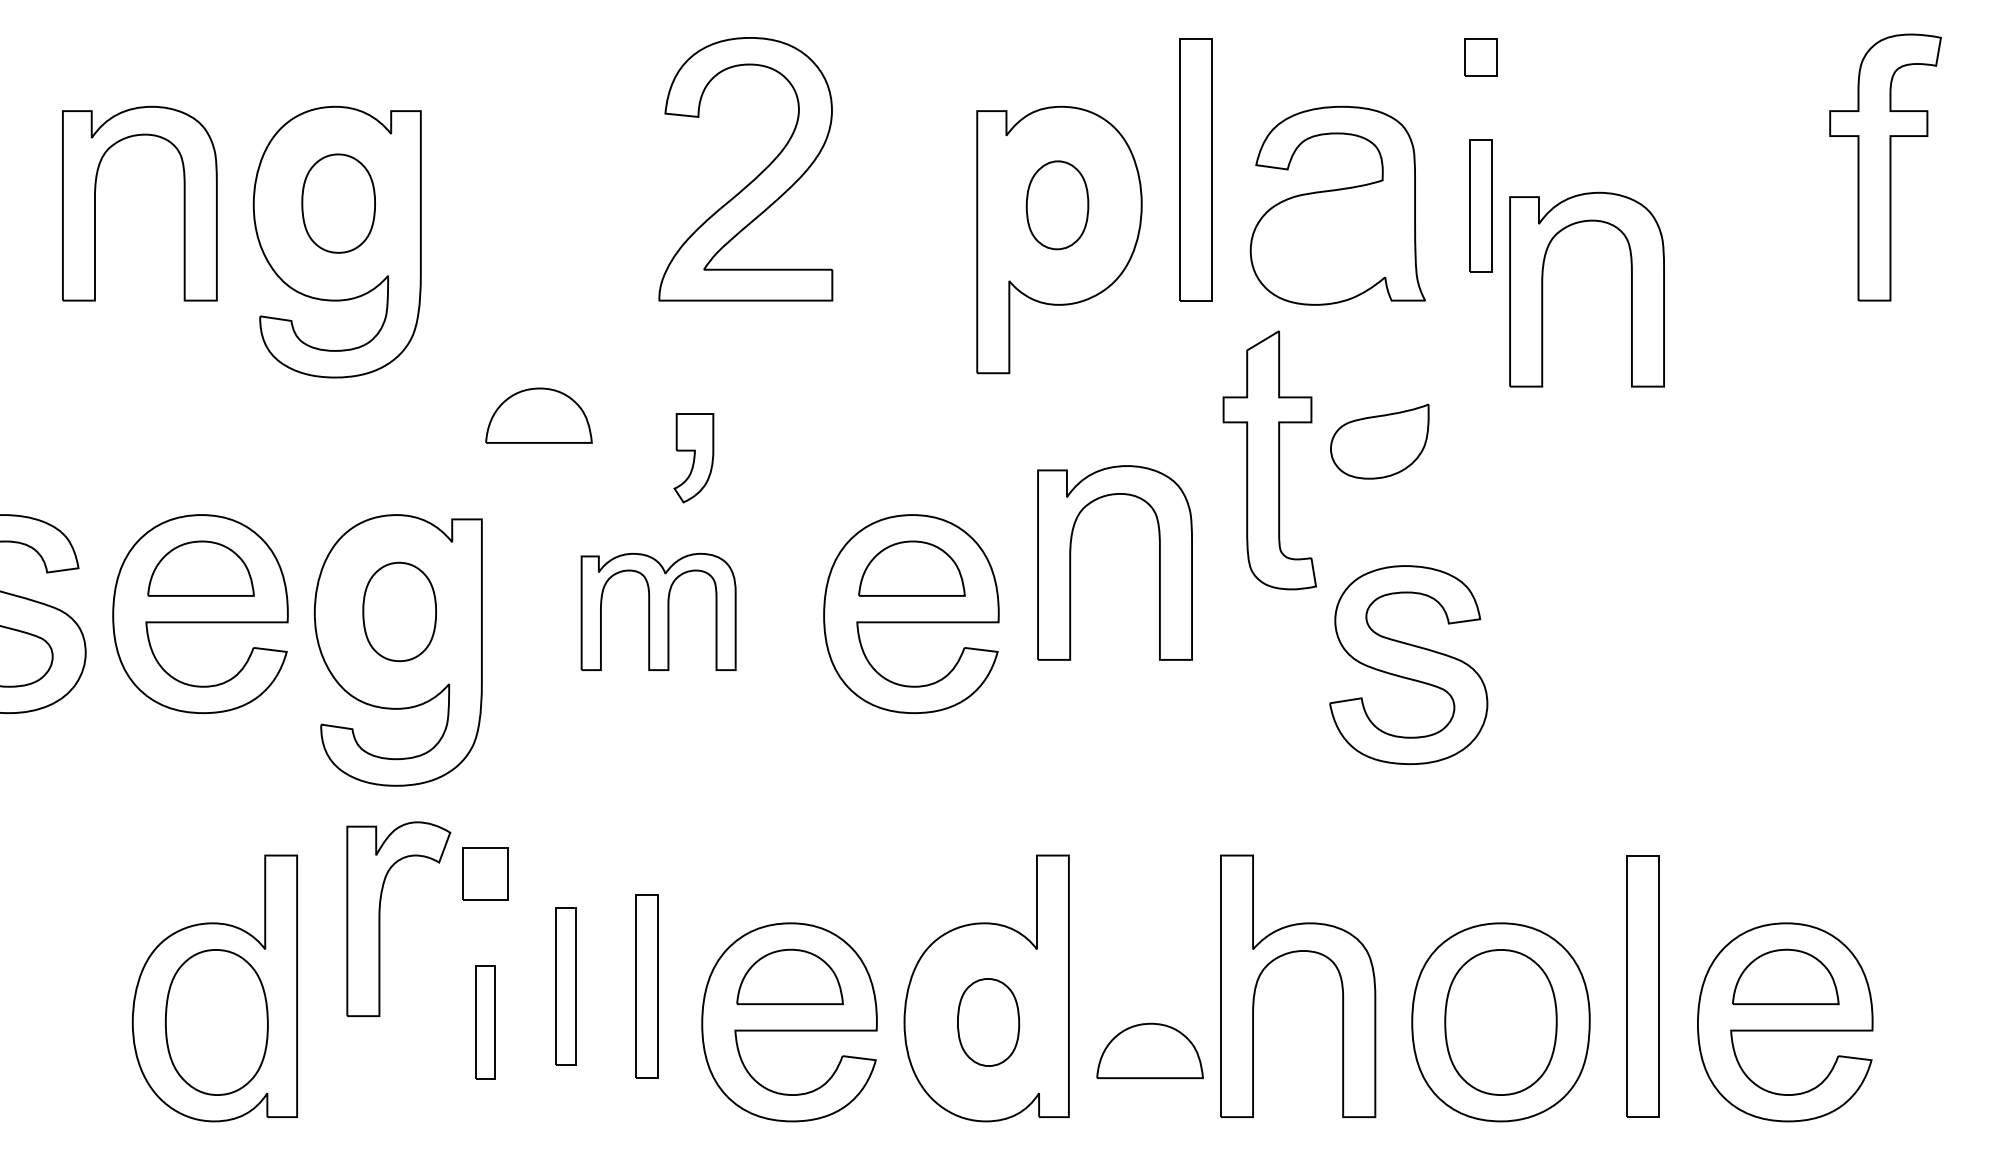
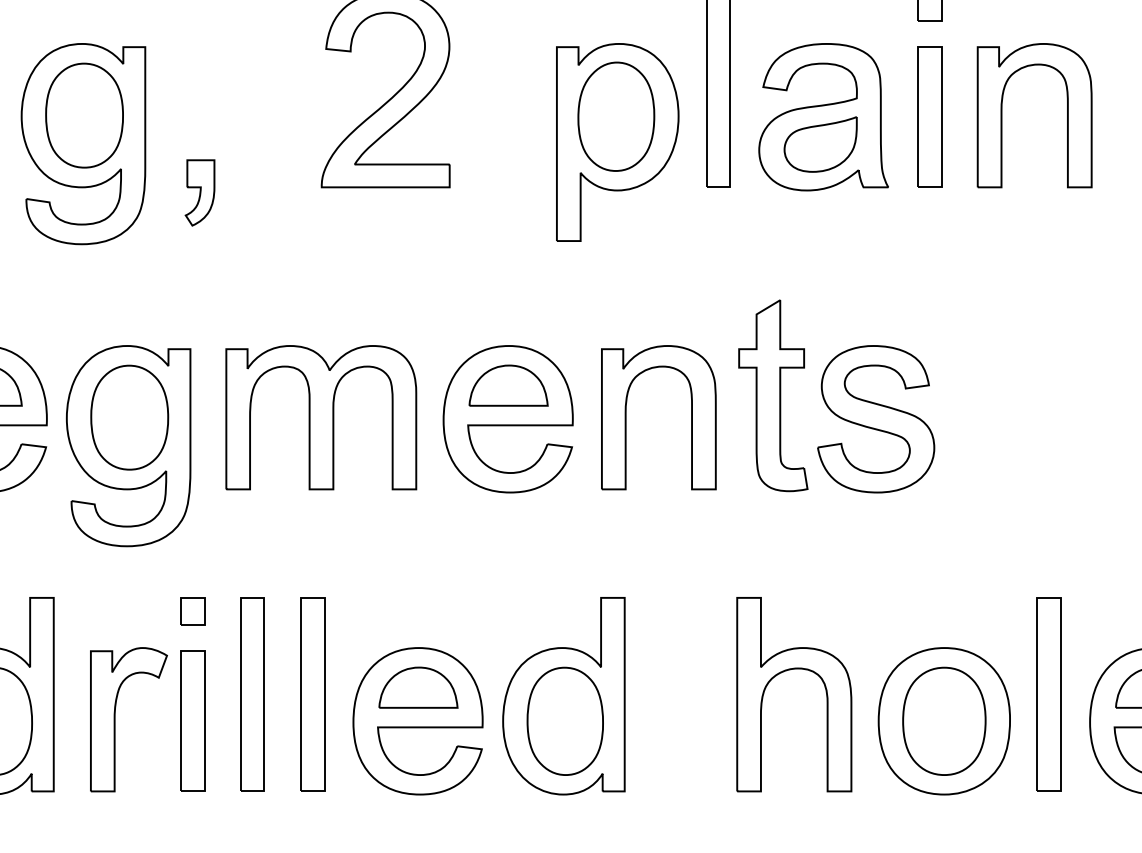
part: (338, 203) -> (84, 115), size x1.43
part: (1057, 205) -> (616, 116), size x1.67
part: (1480, 205) -> (929, 116), size x1.43
part: (1543, 289) -> (1002, 115), moved
part: (538, 415) -> (232, 272), removed
part: (1379, 441) -> (820, 144), moved
part: (693, 458) -> (199, 193), moved
part: (1269, 460) -> (773, 395), moved
part: (1071, 562) -> (626, 417), moved
part: (399, 611) -> (129, 417), size x1.43
part: (658, 611) -> (321, 417), size x1.67
part: (1408, 664) -> (875, 418), moved
part: (485, 874) -> (193, 611), size x0.71
part: (380, 918) -> (115, 719), moved
part: (565, 986) -> (252, 694), size x1.67
part: (646, 986) -> (312, 694), size x1.43
part: (485, 1022) -> (193, 721), size x1.67
part: (988, 1022) -> (565, 721), size x1.67
part: (1149, 1050) -> (684, 742), removed

